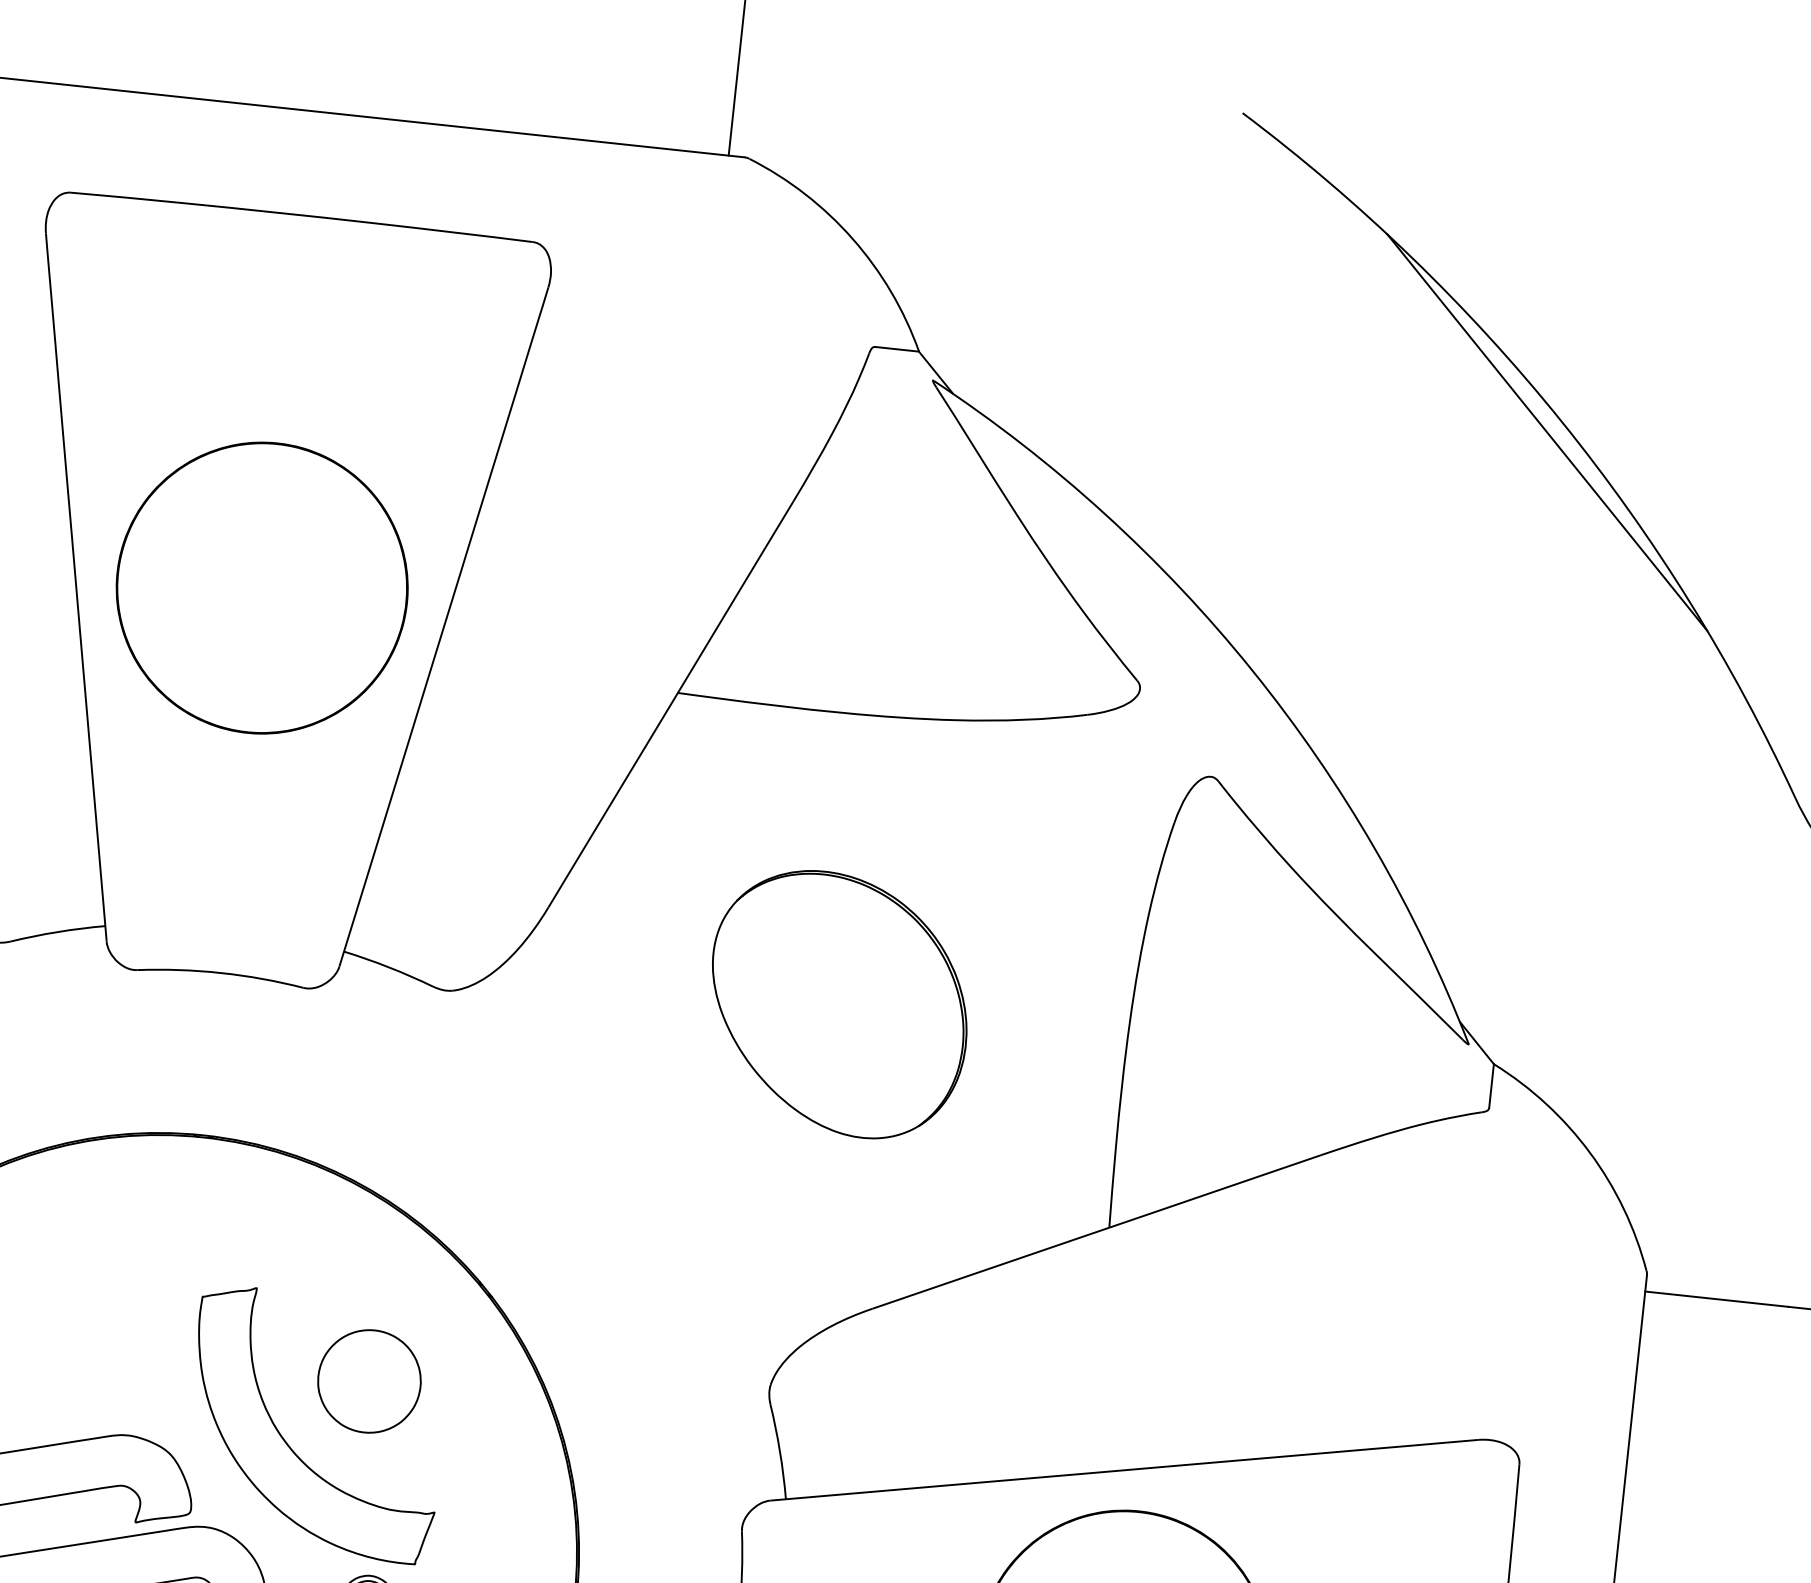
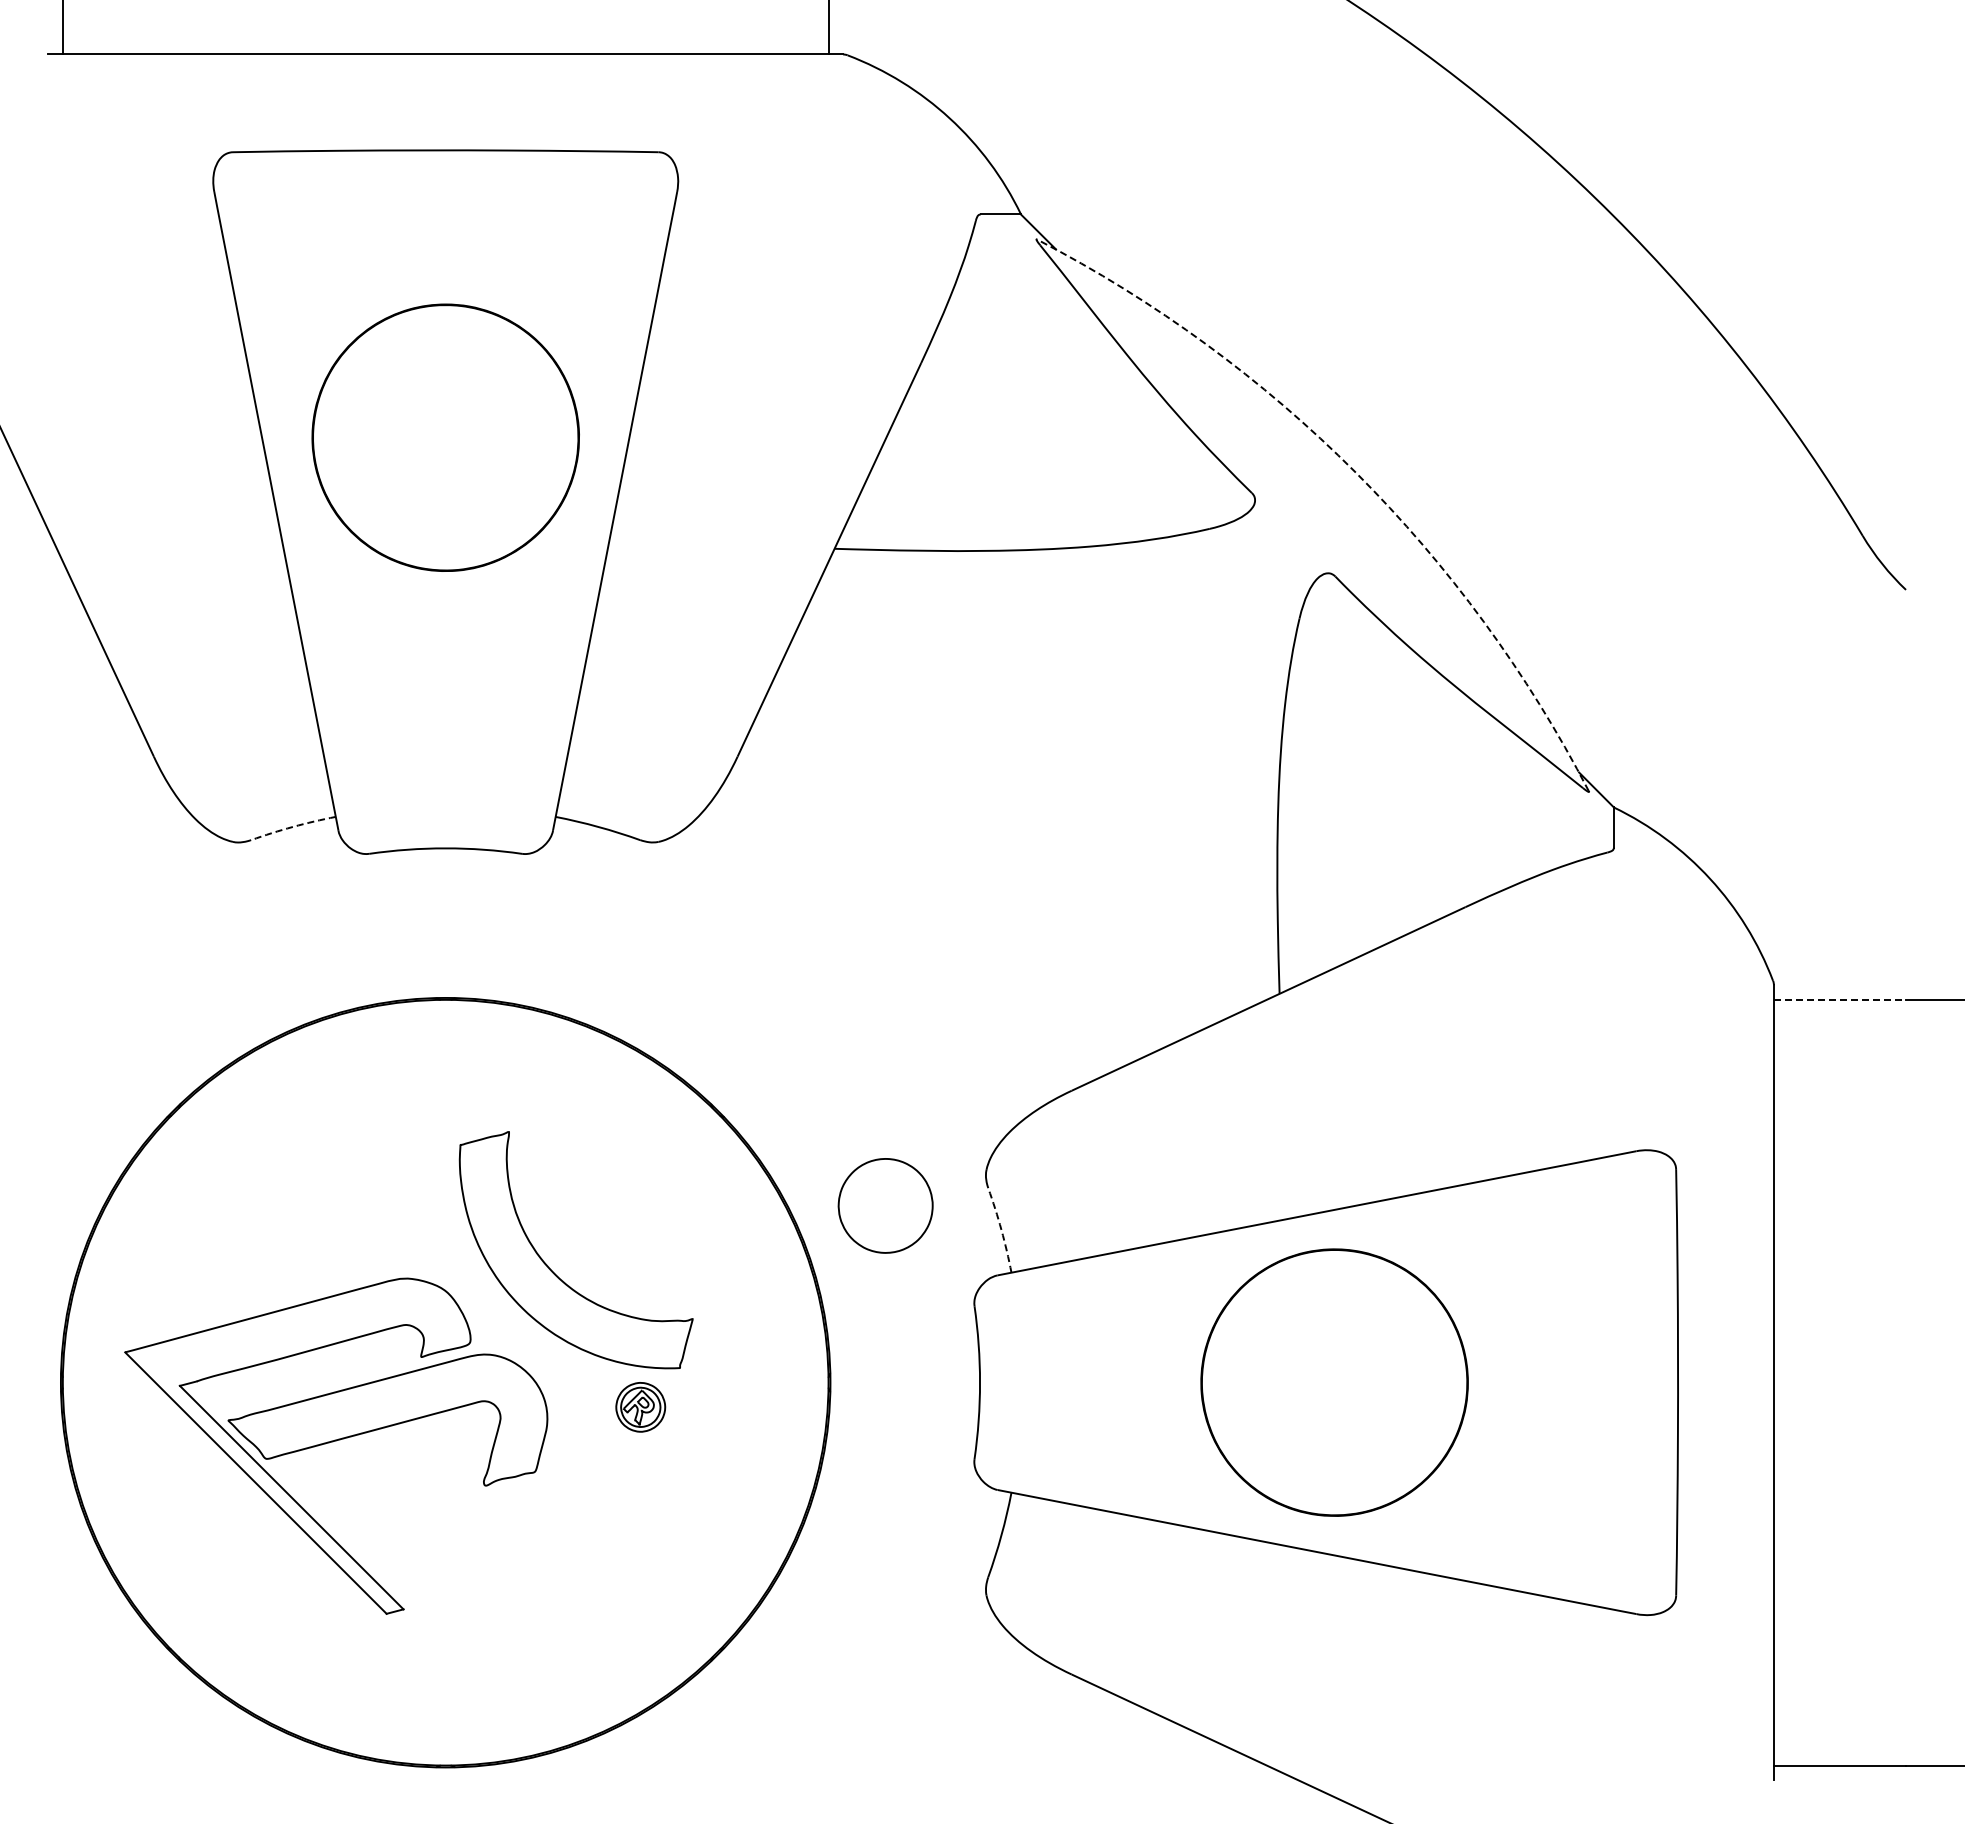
line: (1547, 433) -> (1601, 227), removed
part: (261, 587) -> (445, 437), moved
arc: (1252, 670) -> (1355, 472), solid -> dashed
arc: (58, 931) -> (293, 826), solid -> dashed
part: (838, 1004) -> (1011, 816), removed
line: (1717, 1298) -> (1840, 999), solid -> dashed
part: (369, 1380) -> (885, 1205), moved
arc: (779, 1452) -> (1001, 1230), solid -> dashed

